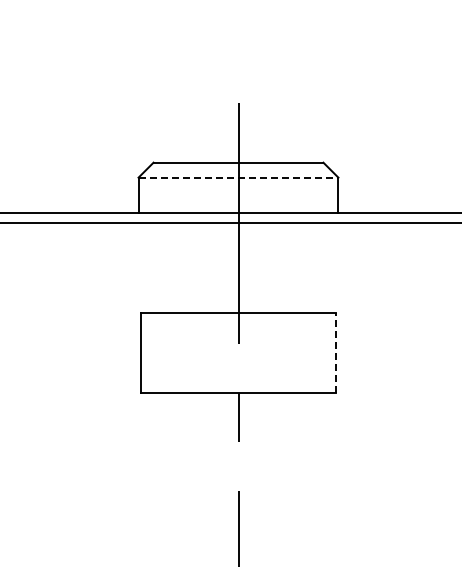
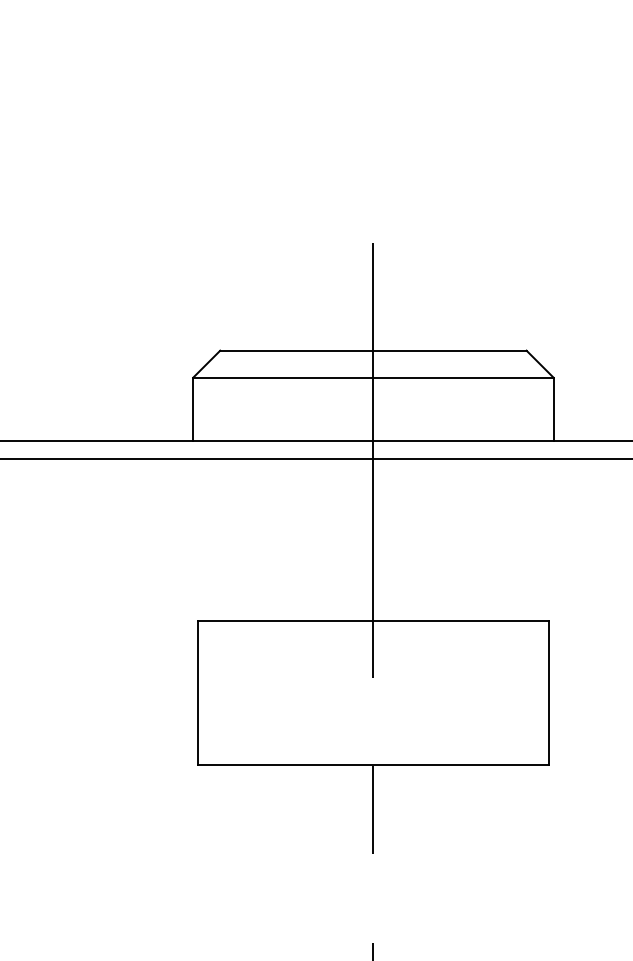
line: (238, 177) -> (373, 377), dashed -> solid
line: (335, 352) -> (548, 692), dashed -> solid

